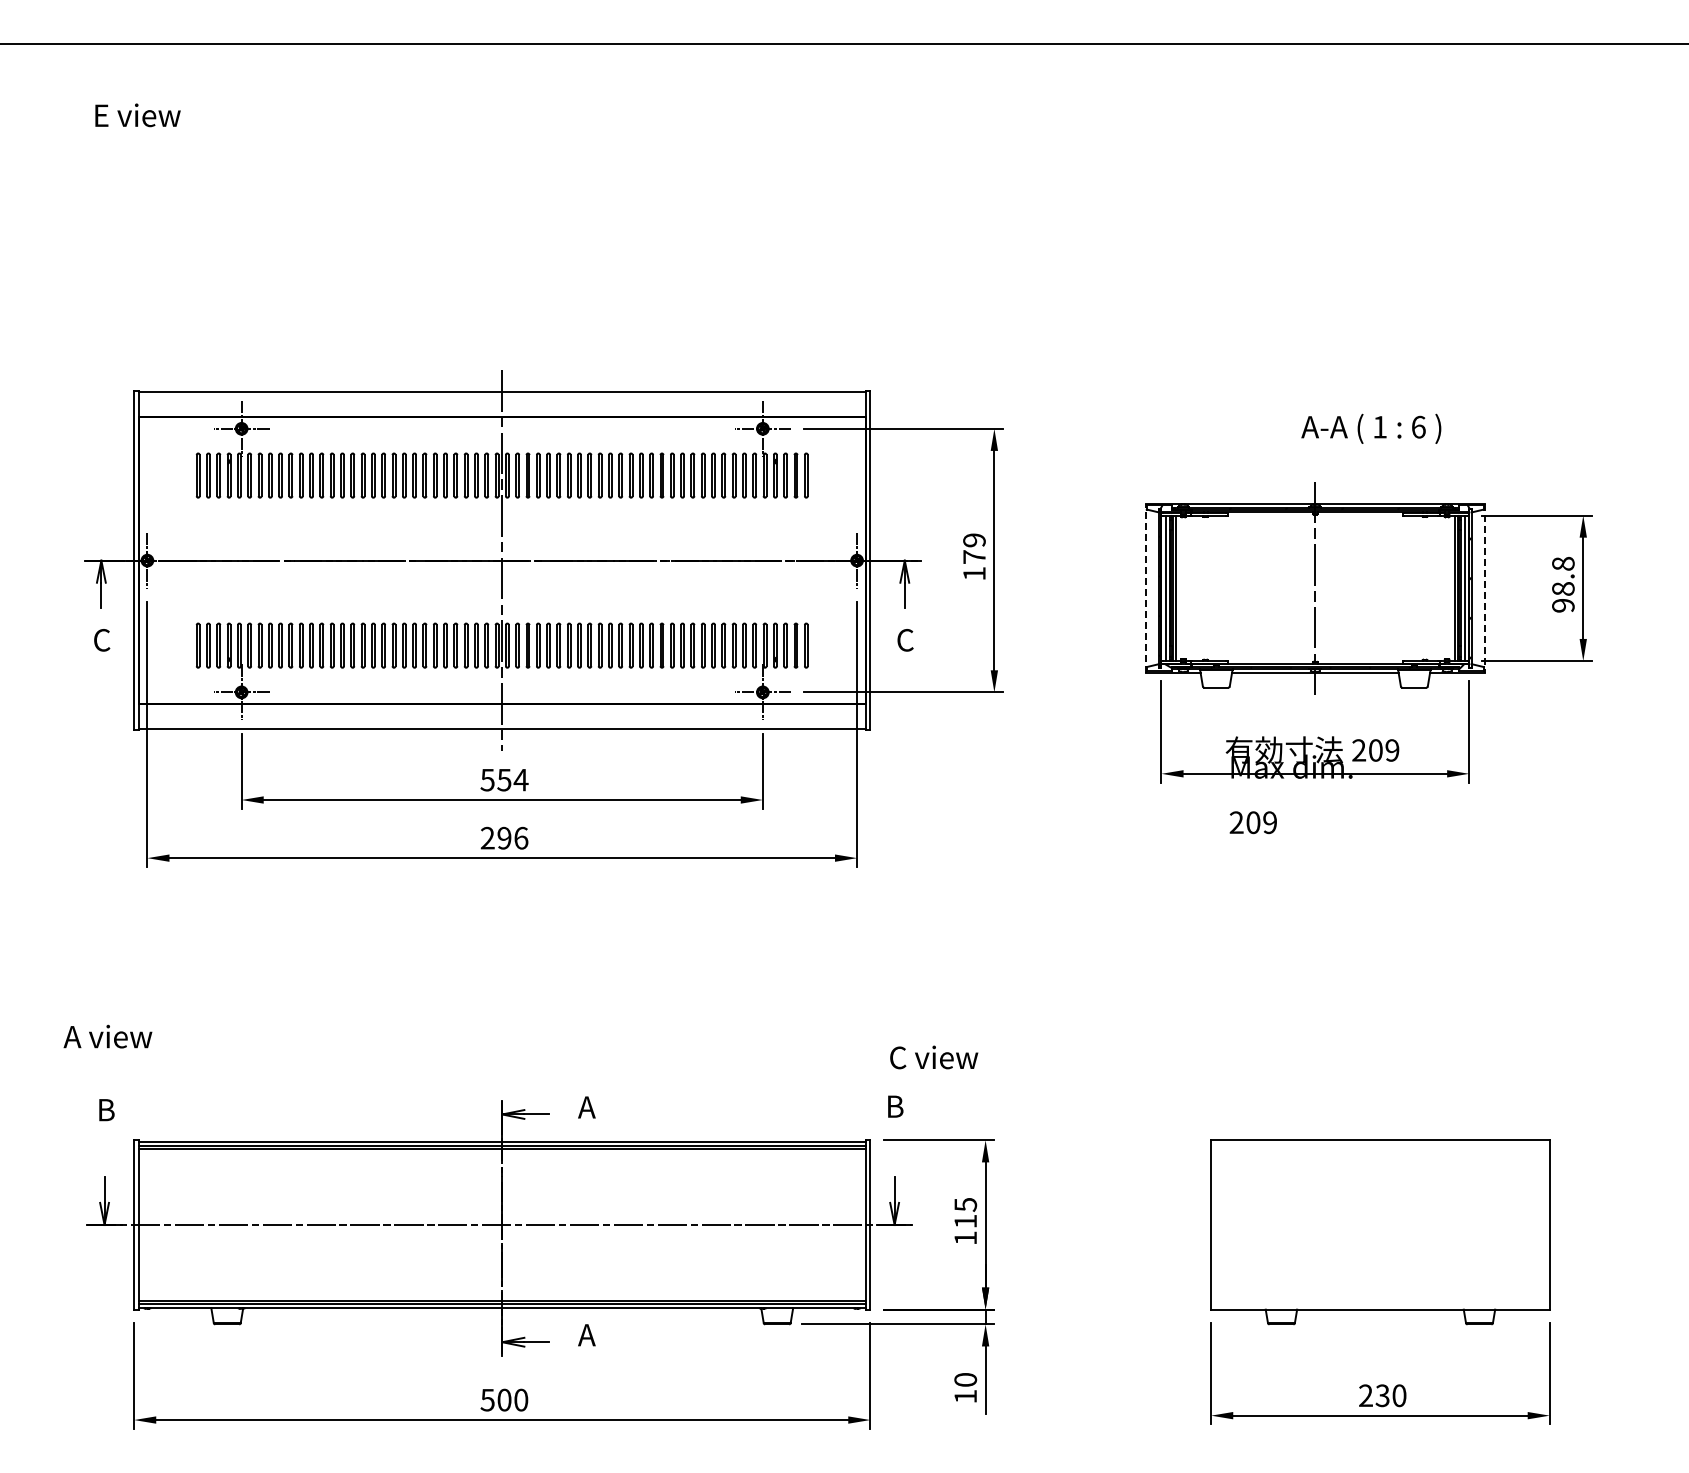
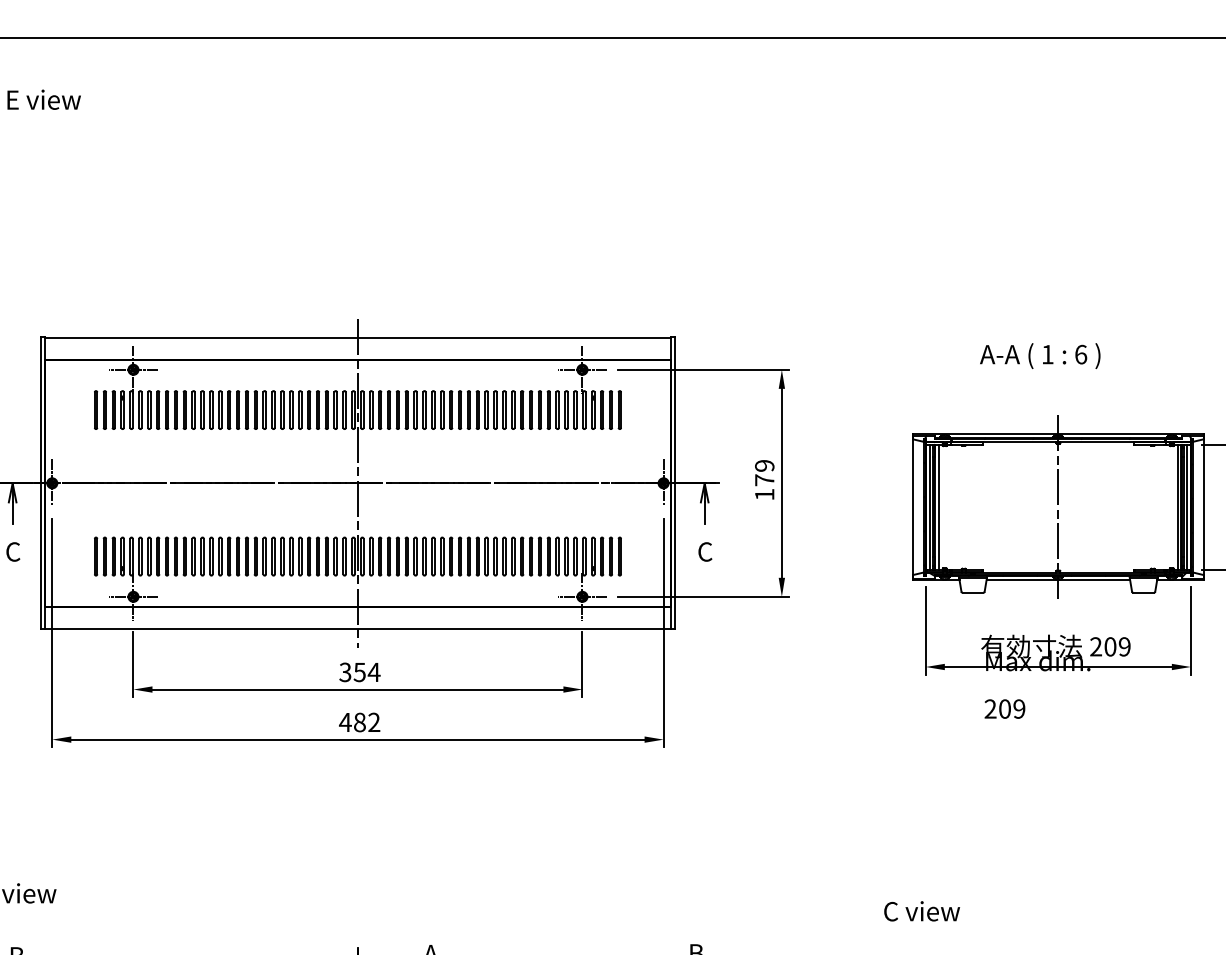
text: (1371, 428) -> (1040, 355), moved
line: (1146, 588) -> (912, 507), dashed -> solid
line: (1484, 588) -> (1204, 507), dashed -> solid
text: (487, 779) -> (345, 671), 554 -> 354
text: (504, 837) -> (359, 721), 296 -> 482
text: (934, 1057) -> (922, 911), moved

